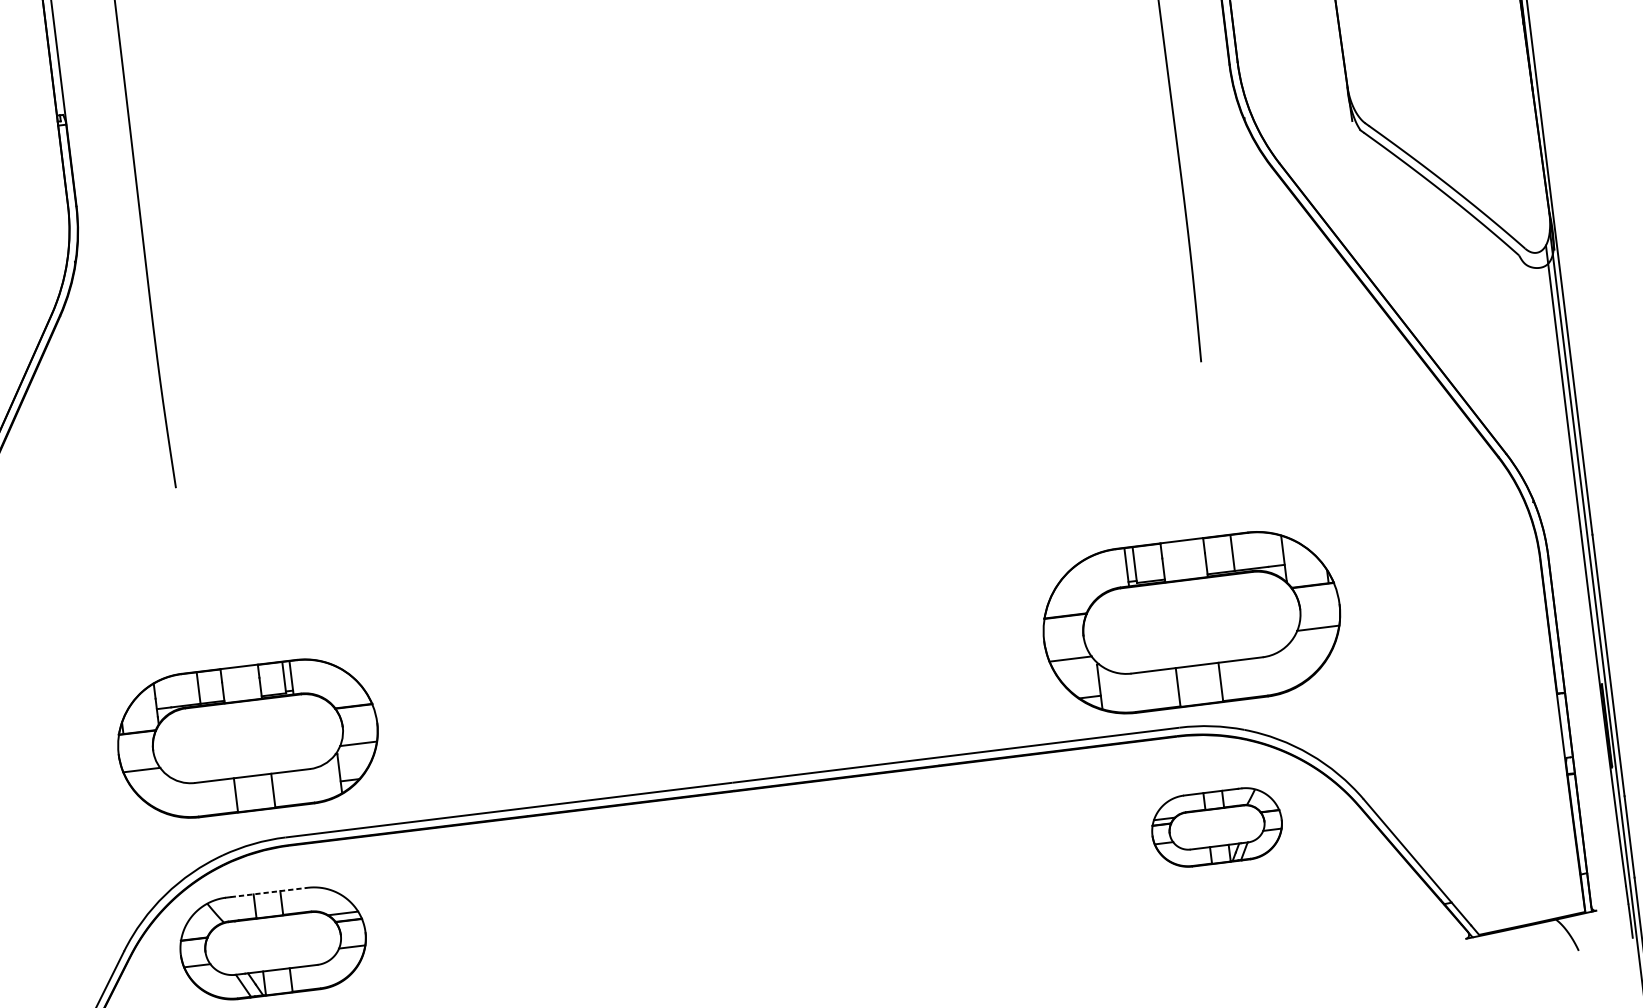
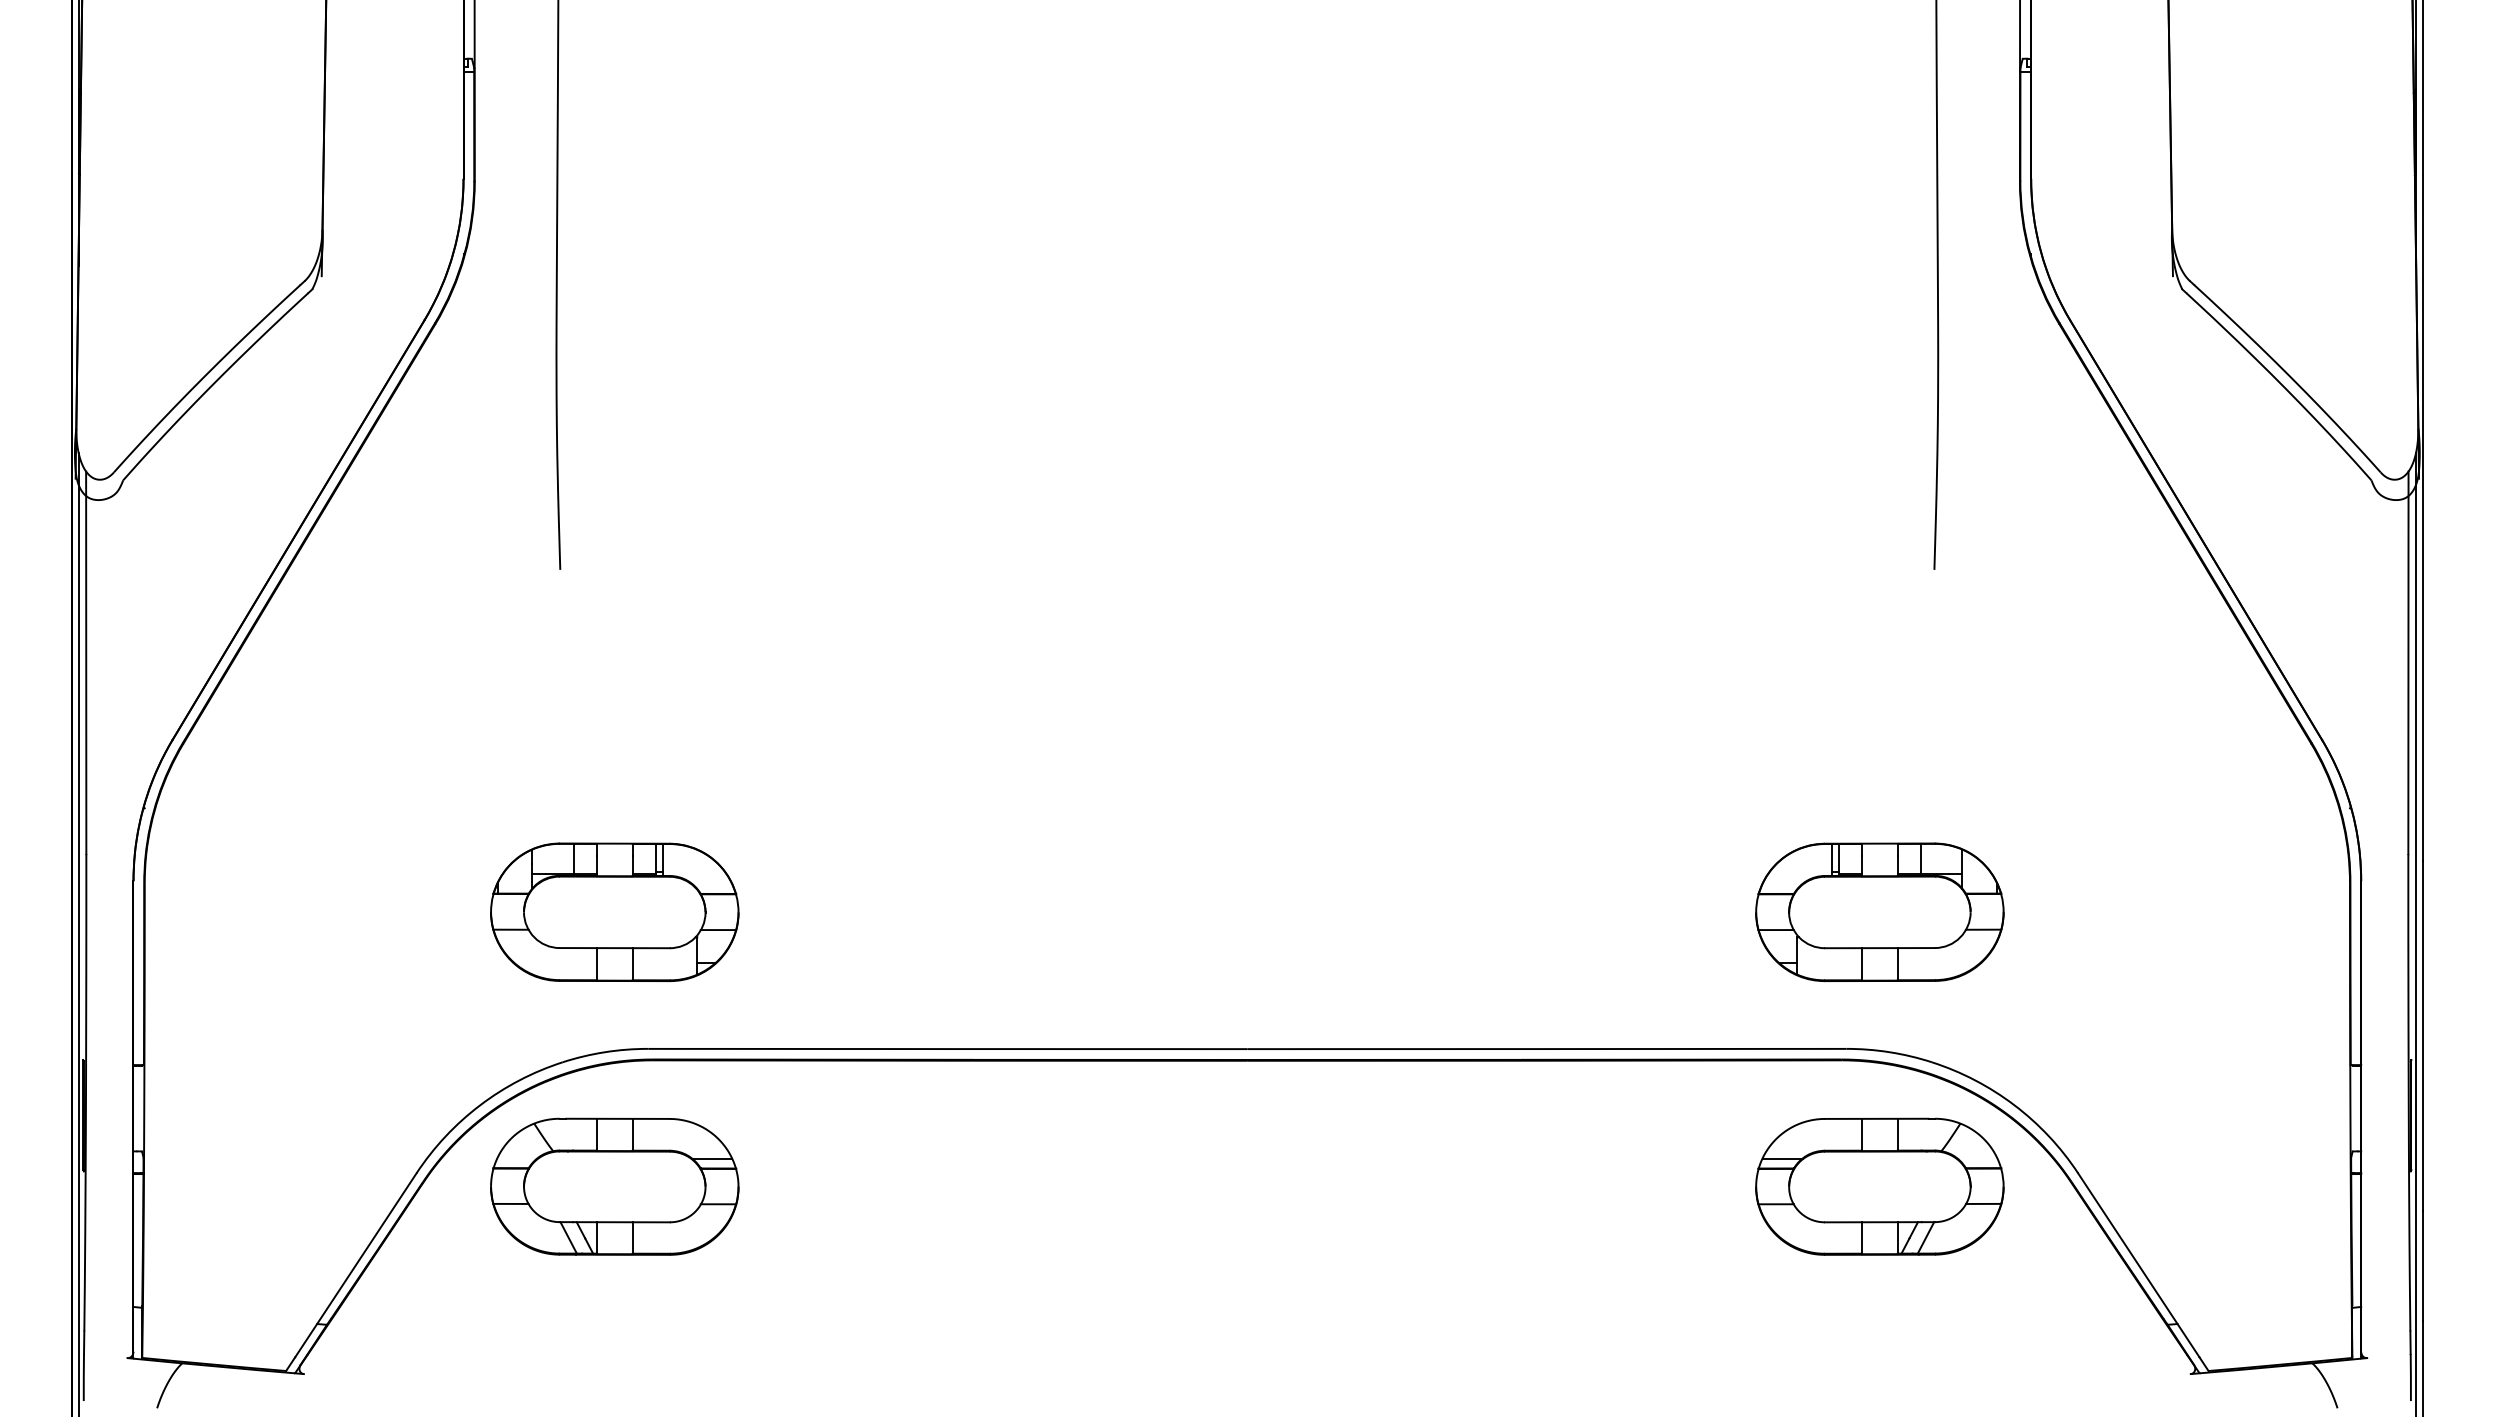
part: (1191, 622) -> (1879, 912), size x0.62
part: (247, 738) -> (614, 912), size x0.71
part: (1216, 827) -> (1879, 1186), size x1.43
line: (269, 892) -> (618, 1118), dashed -> solid

